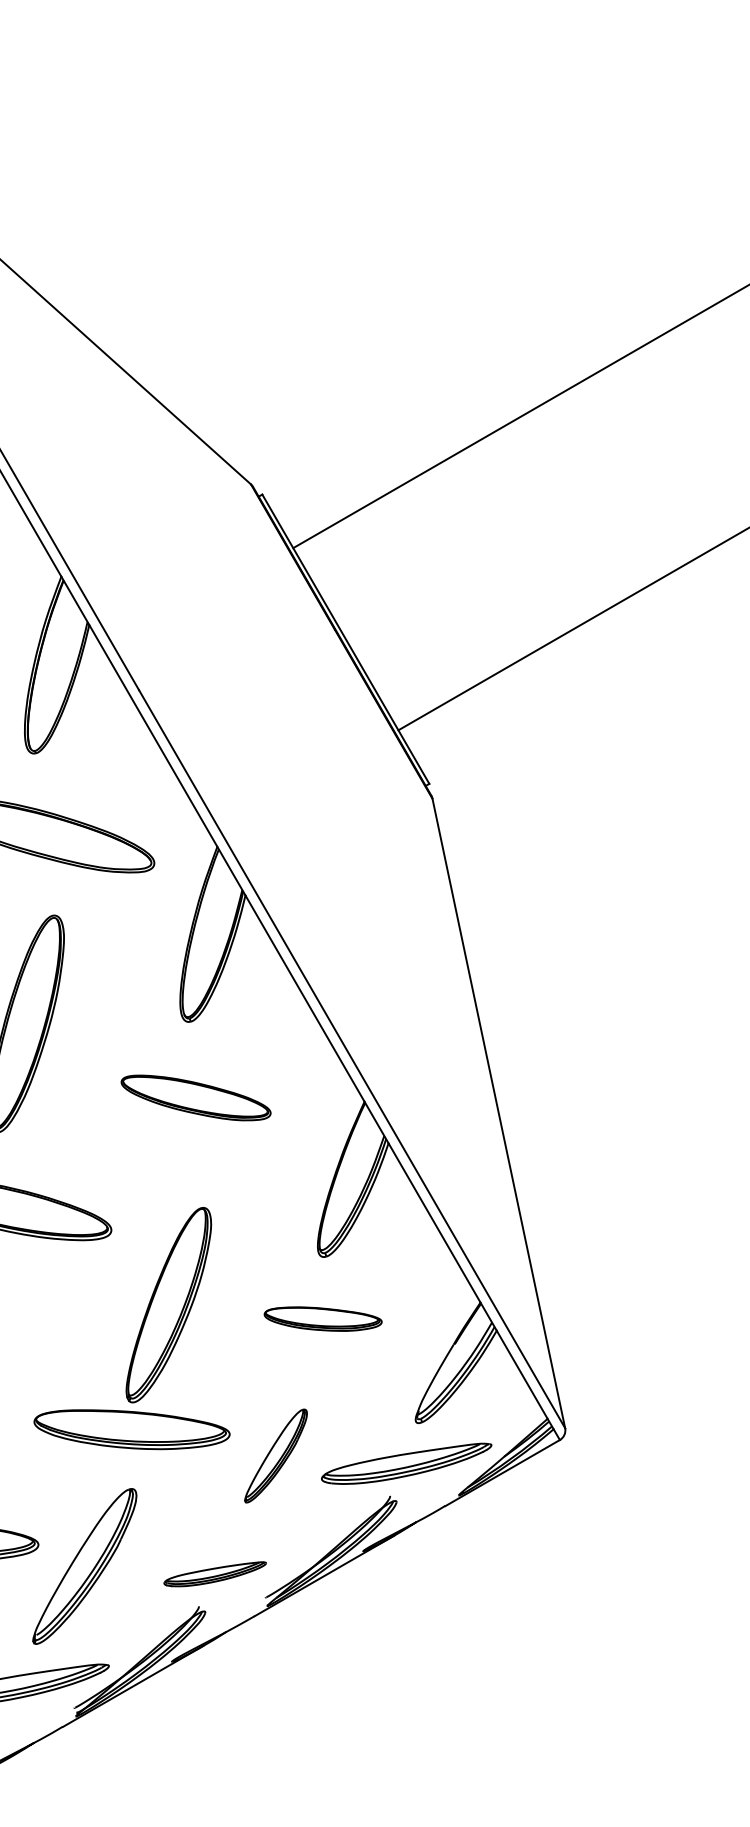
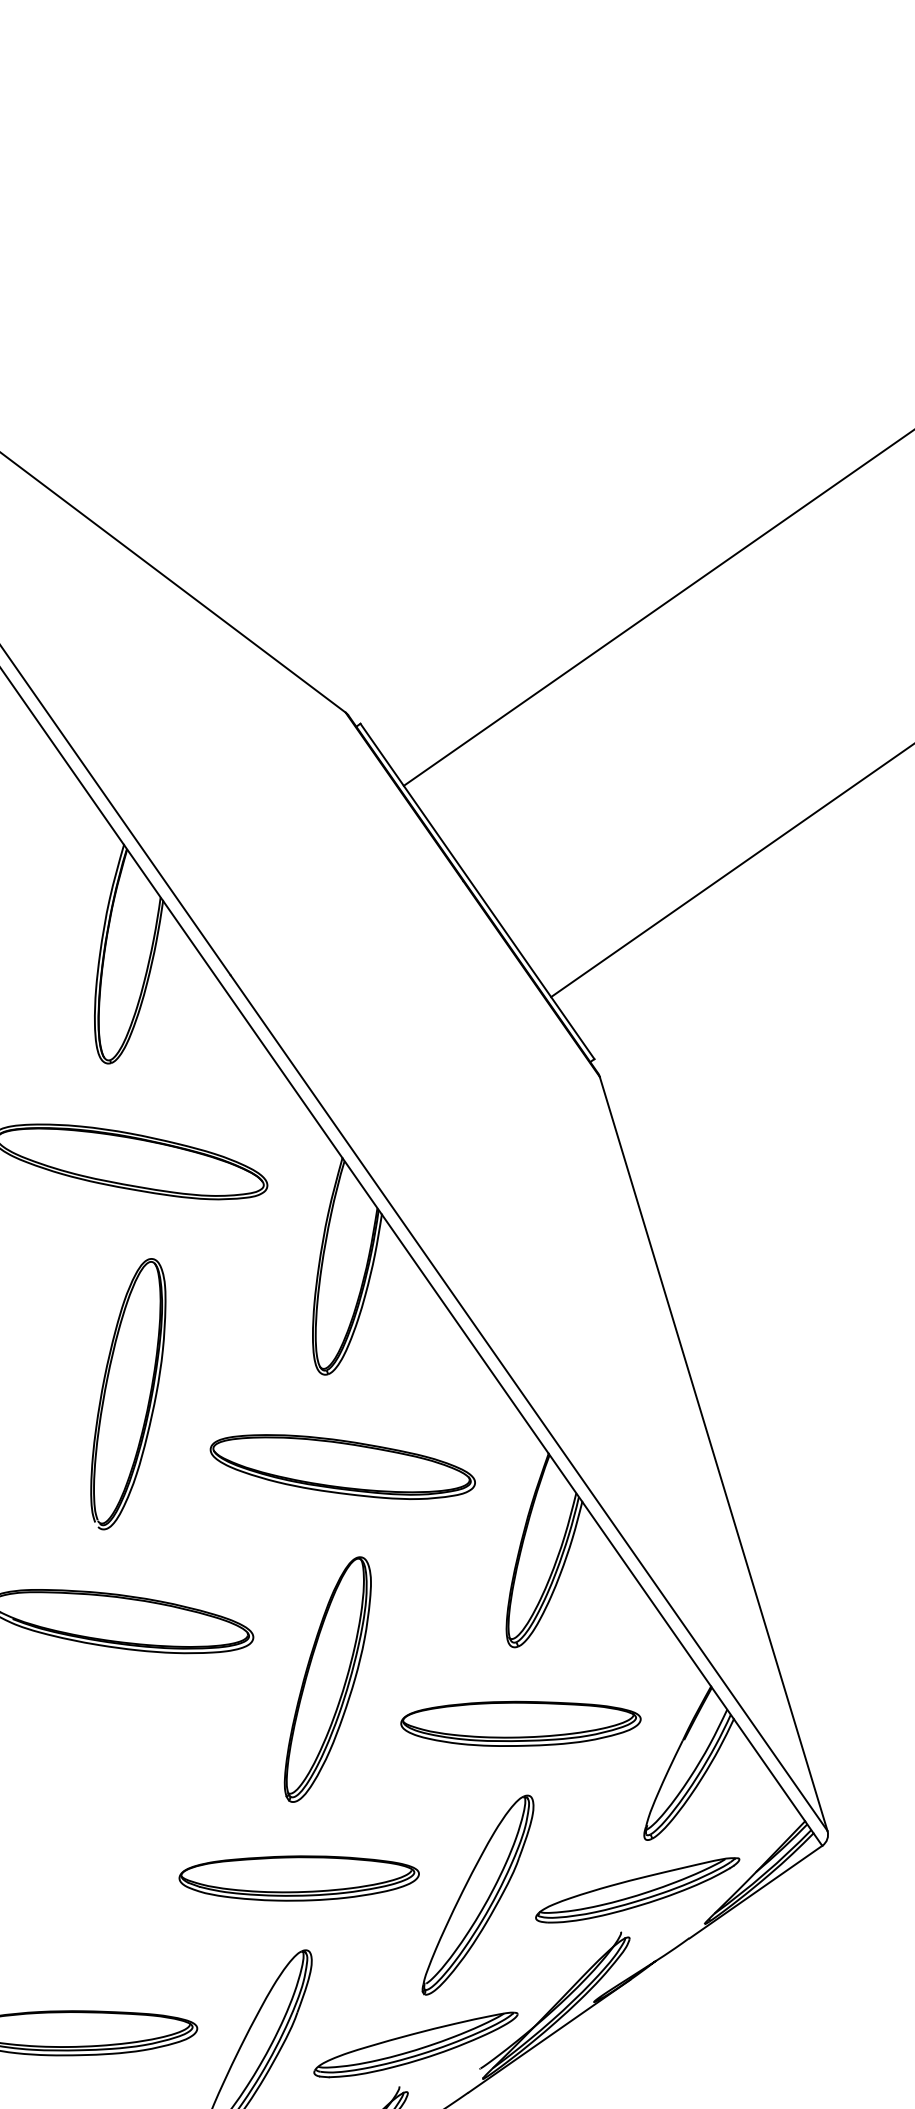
part: (195, 1097) -> (342, 1466), size x1.43
part: (168, 1305) -> (327, 1679), moved
part: (322, 1318) -> (520, 1722), size x1.67
part: (275, 1455) -> (477, 1894), size x1.67
part: (214, 1574) -> (415, 2045), size x1.67

